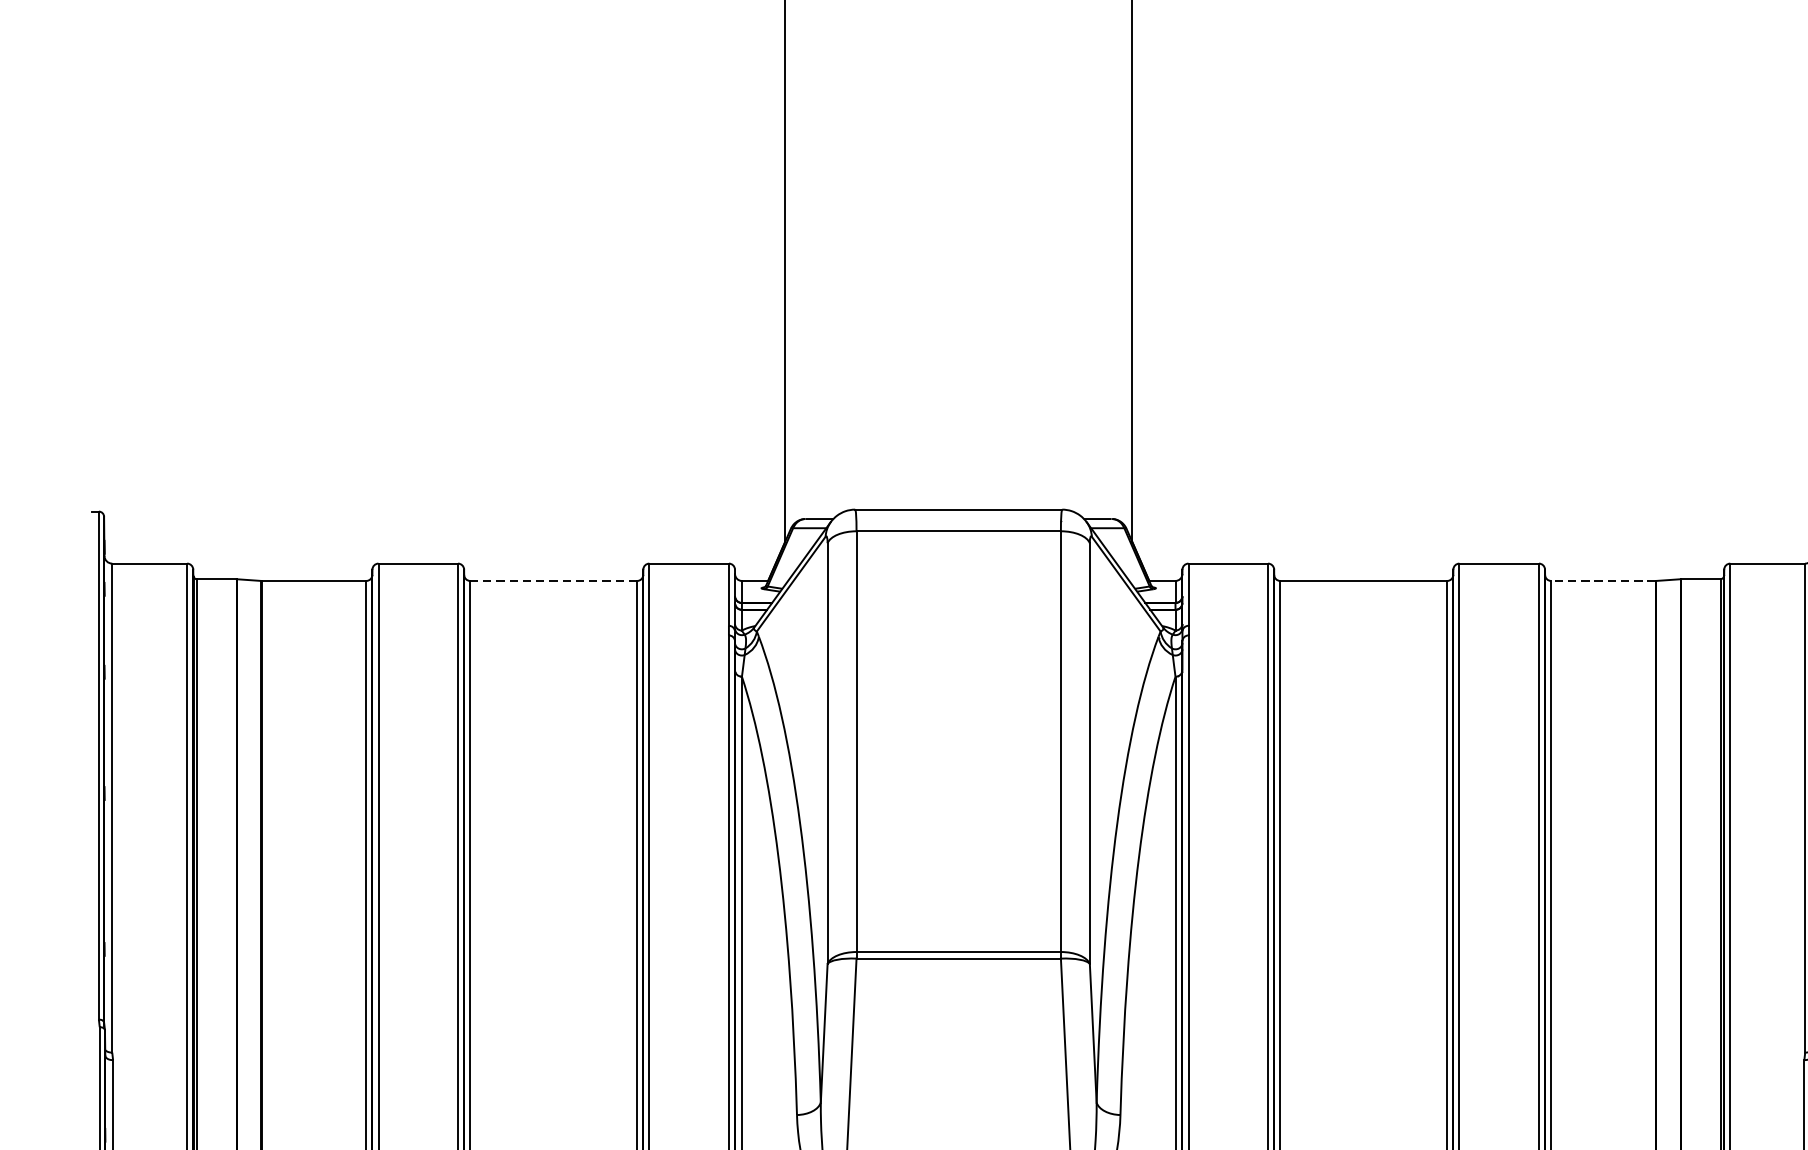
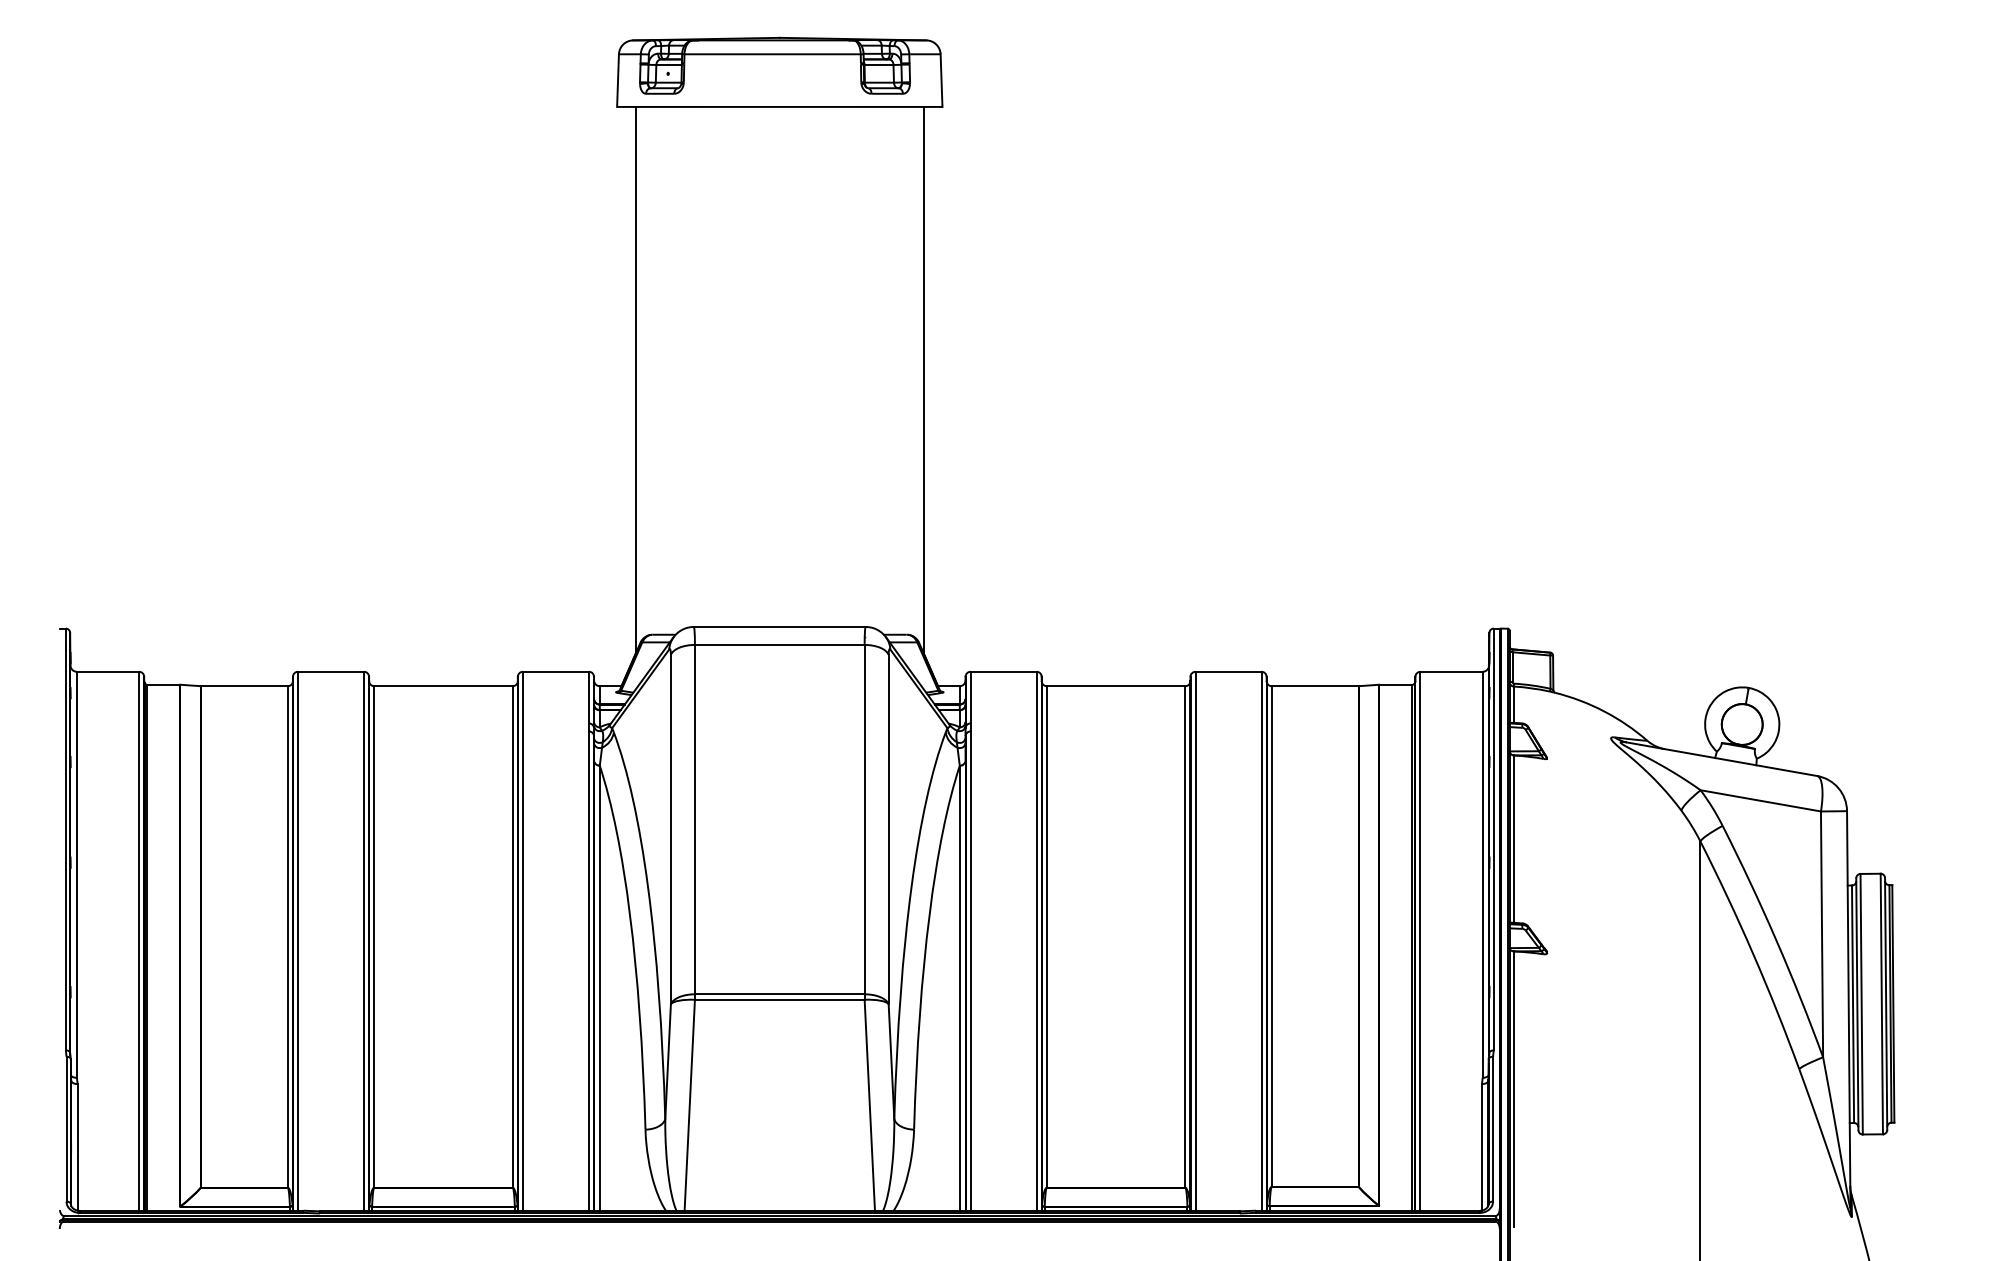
line: (552, 581) -> (442, 686), dashed -> solid
line: (1602, 581) -> (1314, 686), dashed -> solid

